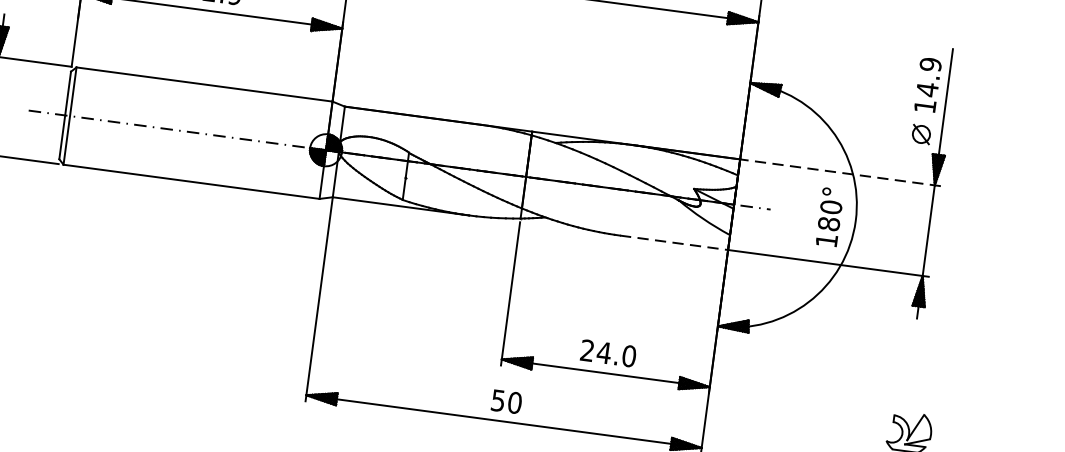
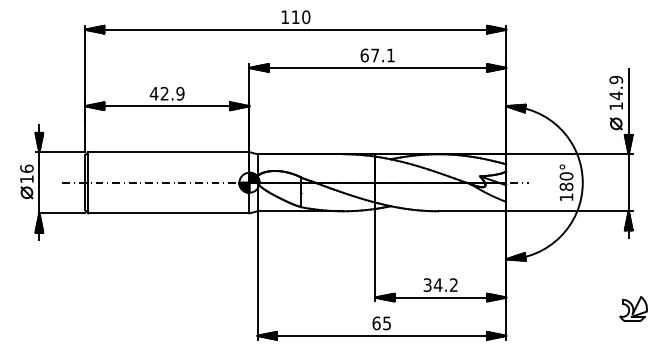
line: (839, 172) -> (568, 154), dashed -> solid
line: (674, 243) -> (472, 211), dashed -> solid
text: (608, 352) -> (440, 284), 24.0 -> 34.2
text: (506, 401) -> (381, 323), 50 -> 65

